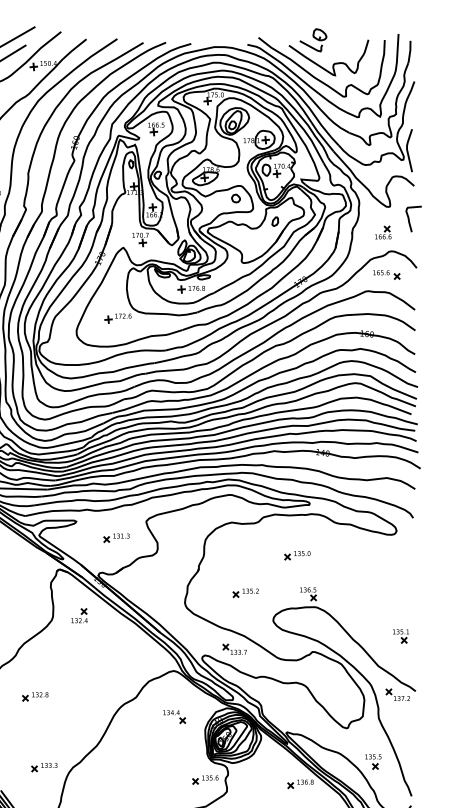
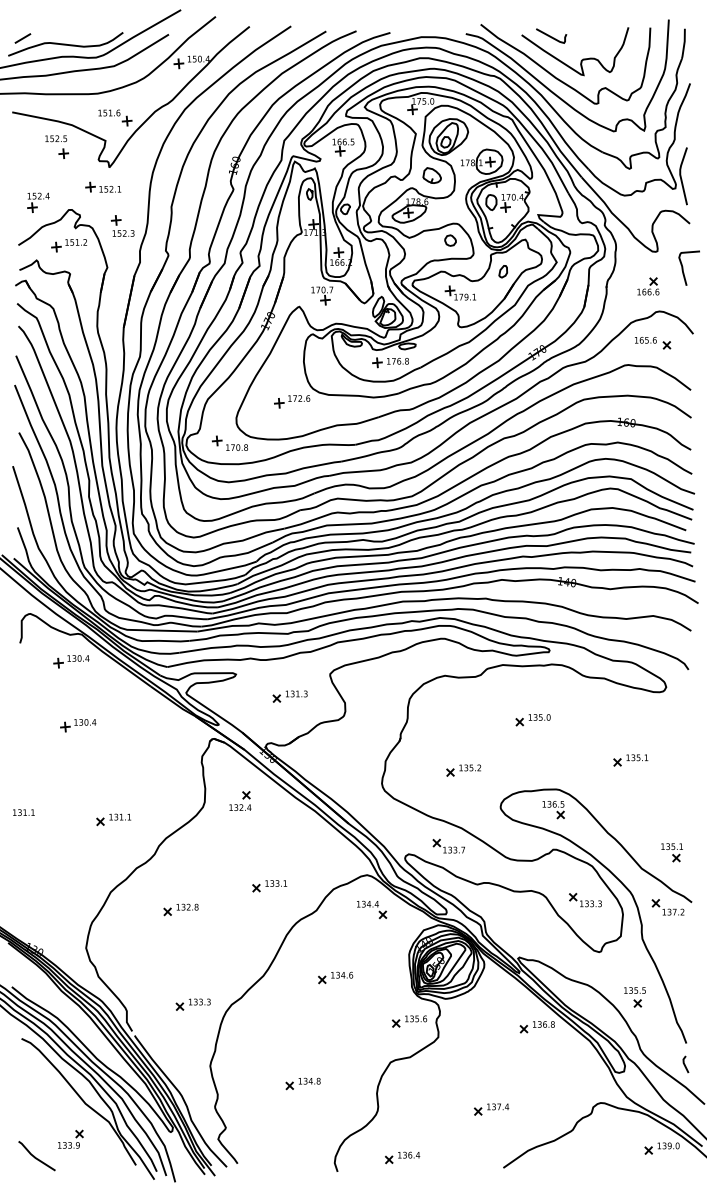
part: (319, 34) -> (431, 175), moved
part: (242, 237) -> (459, 292), added
part: (71, 348) -> (229, 442), added
part: (370, 585) -> (630, 760), added
part: (308, 594) -> (553, 810), moved
part: (400, 636) -> (671, 852), moved
part: (101, 679) -> (269, 886), added
part: (336, 689) -> (585, 900), added
part: (174, 716) -> (372, 909), moved
part: (150, 747) -> (335, 977), added

